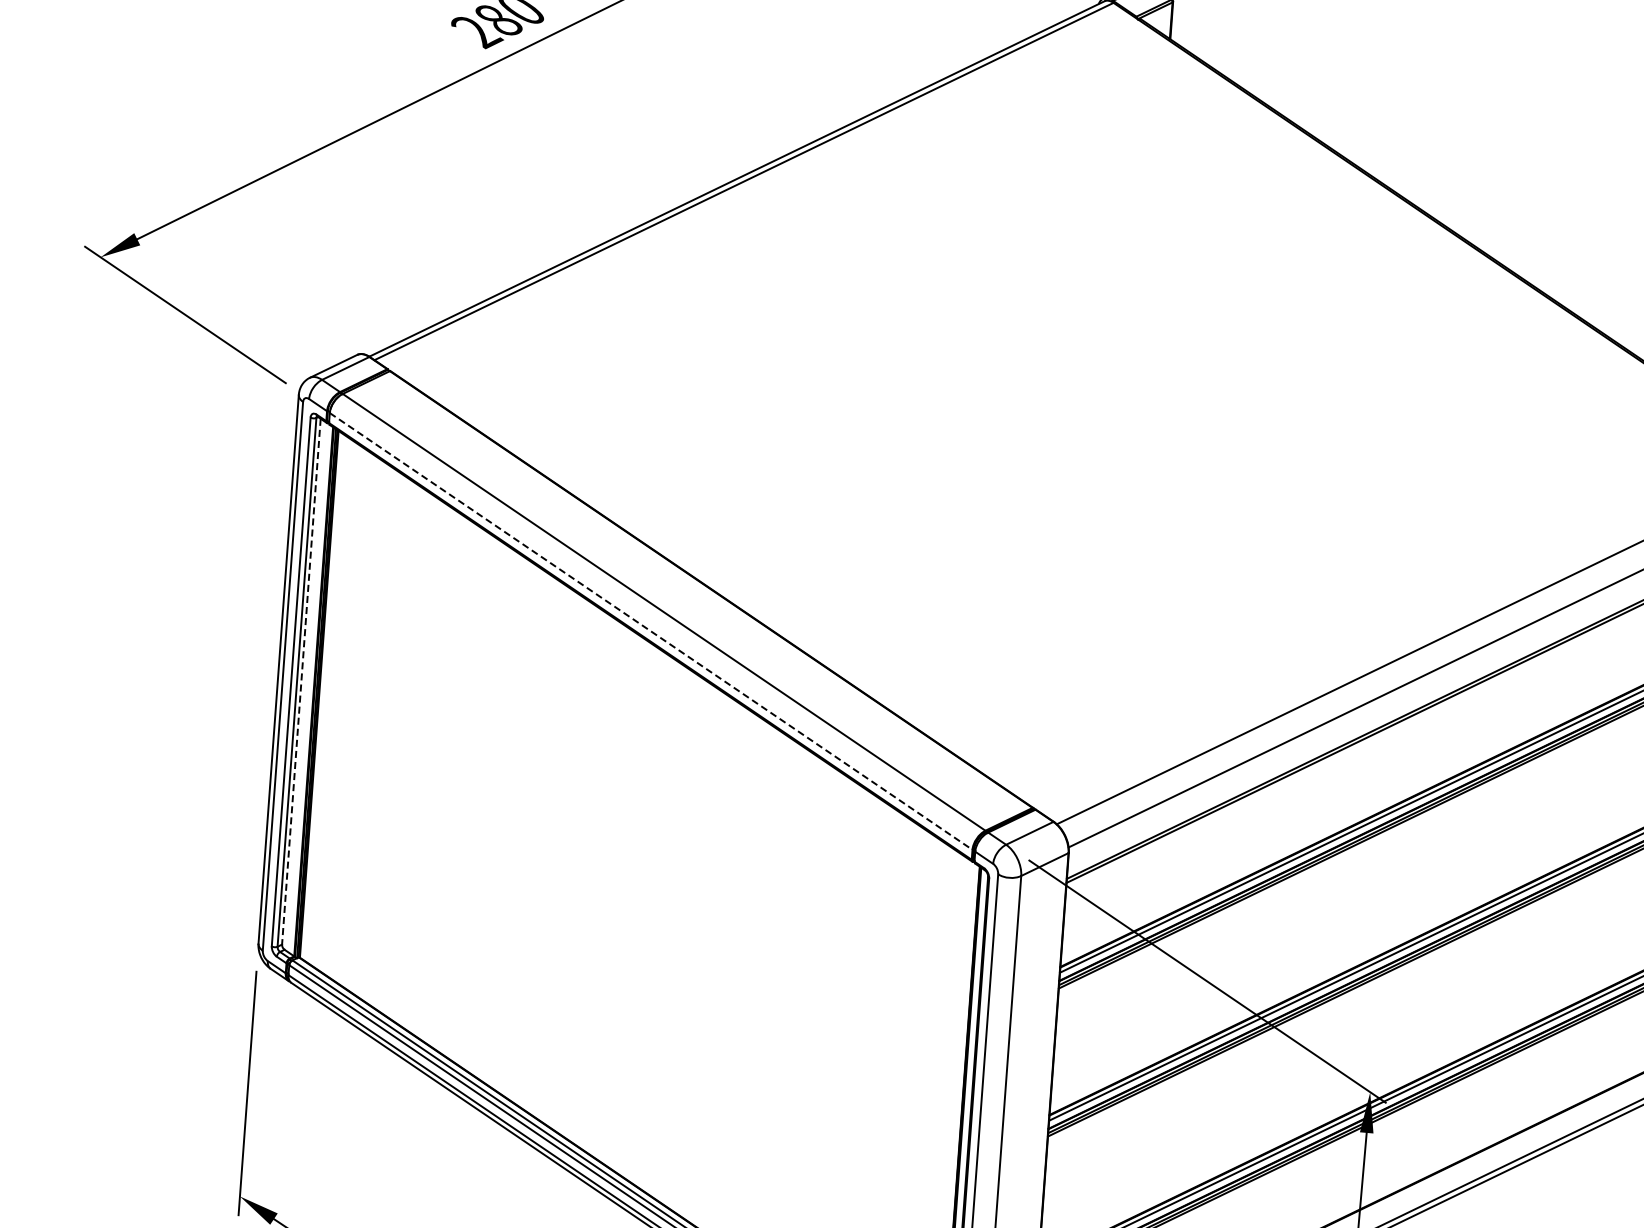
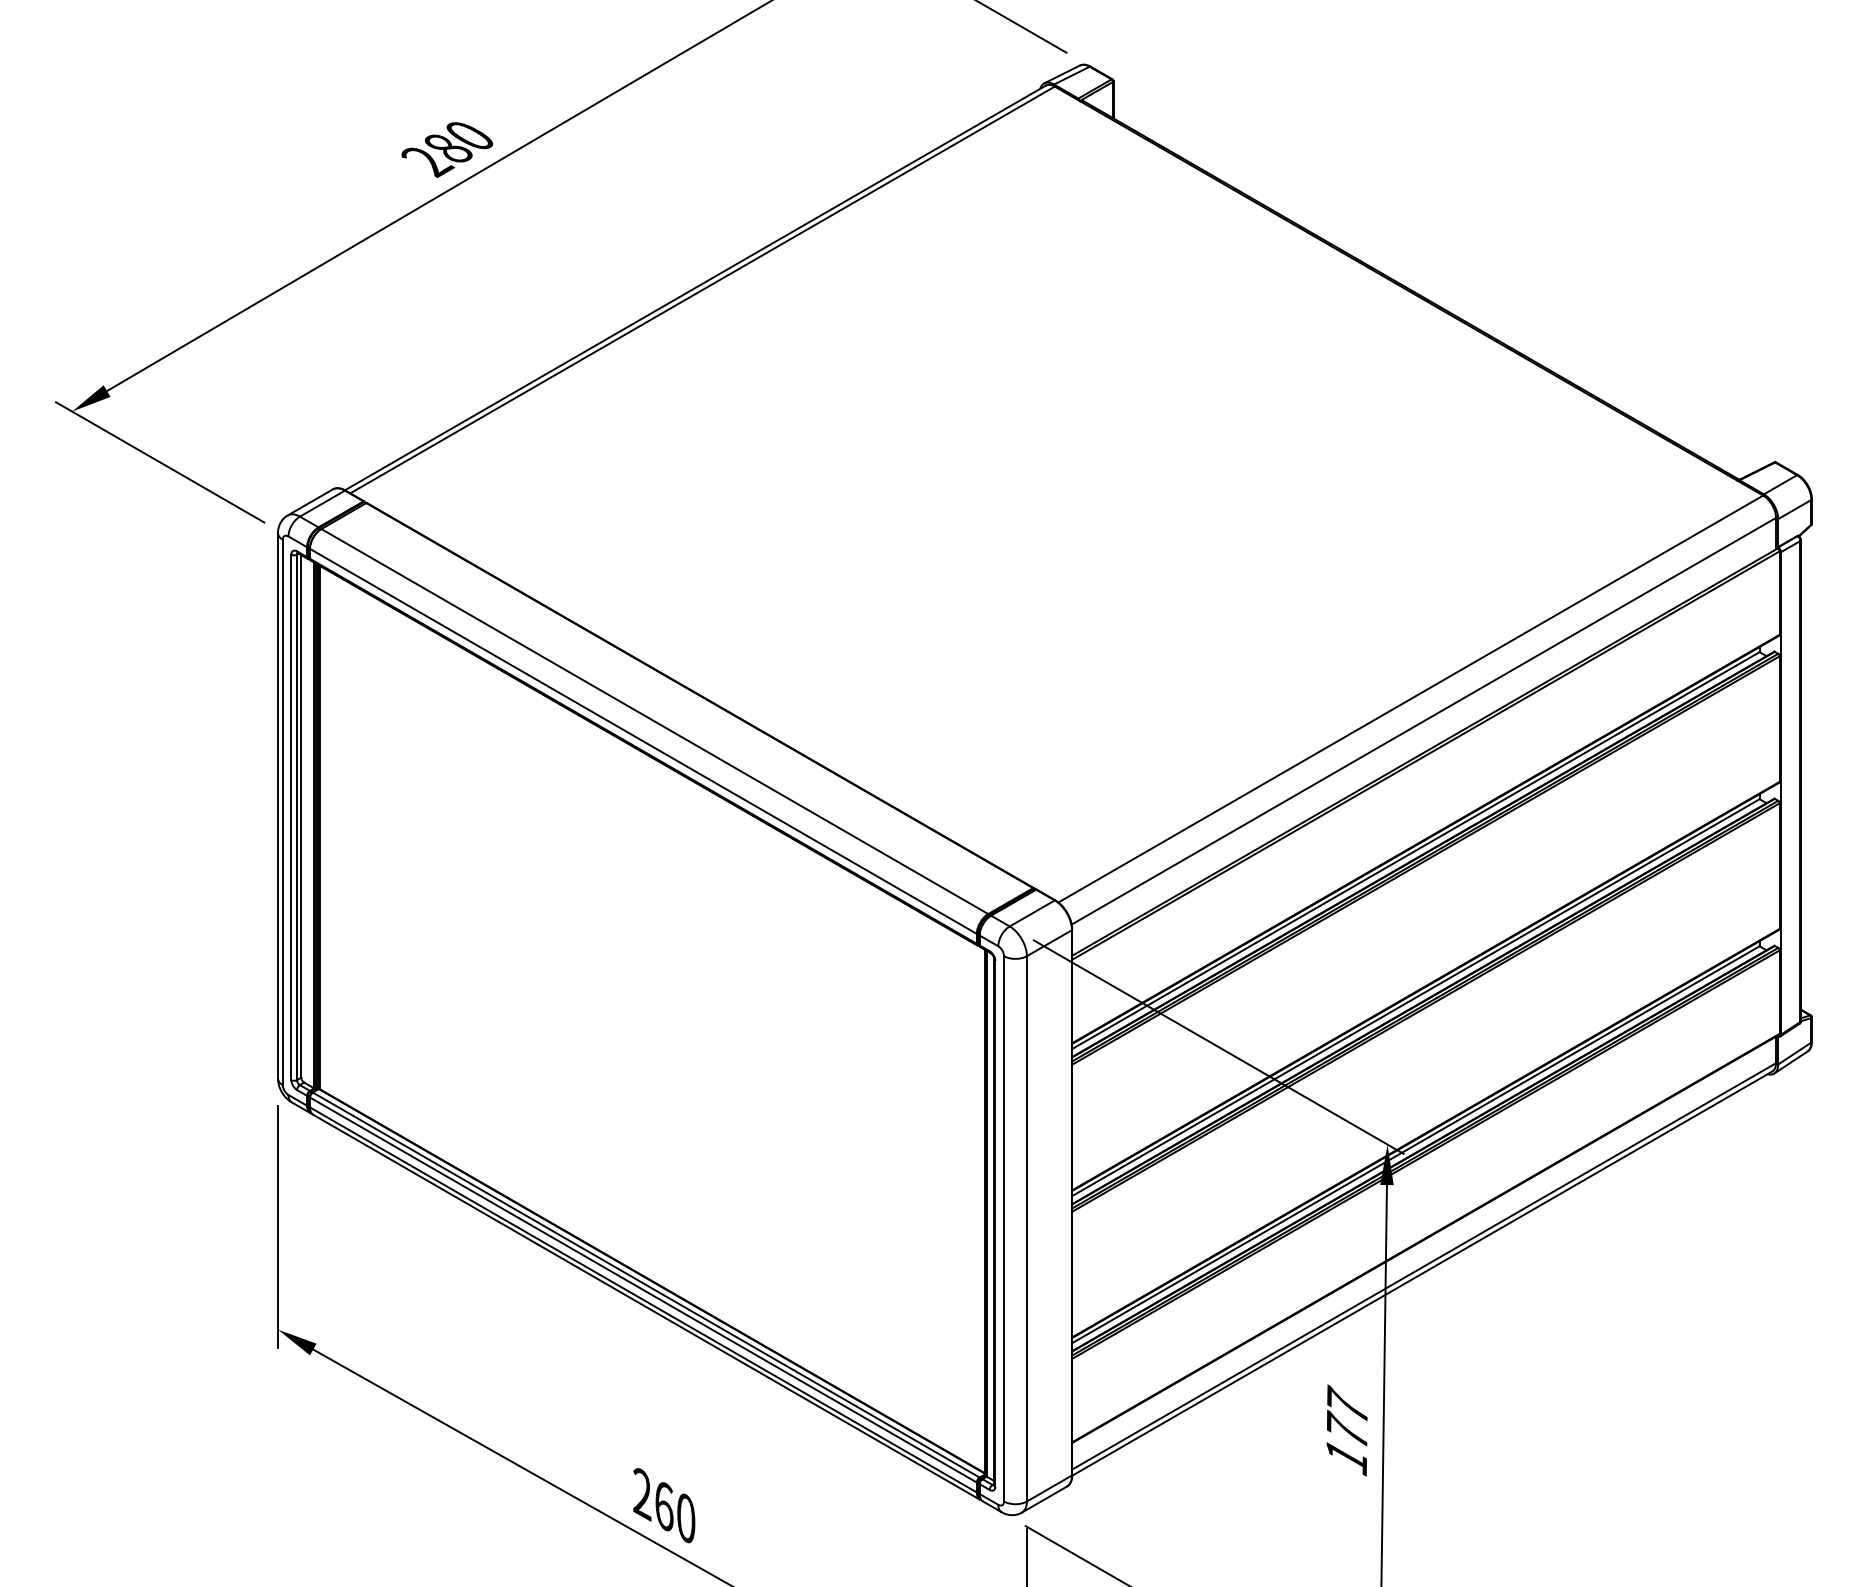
line: (651, 631) -> (643, 741), dashed -> solid
line: (301, 681) -> (301, 816), dashed -> solid

